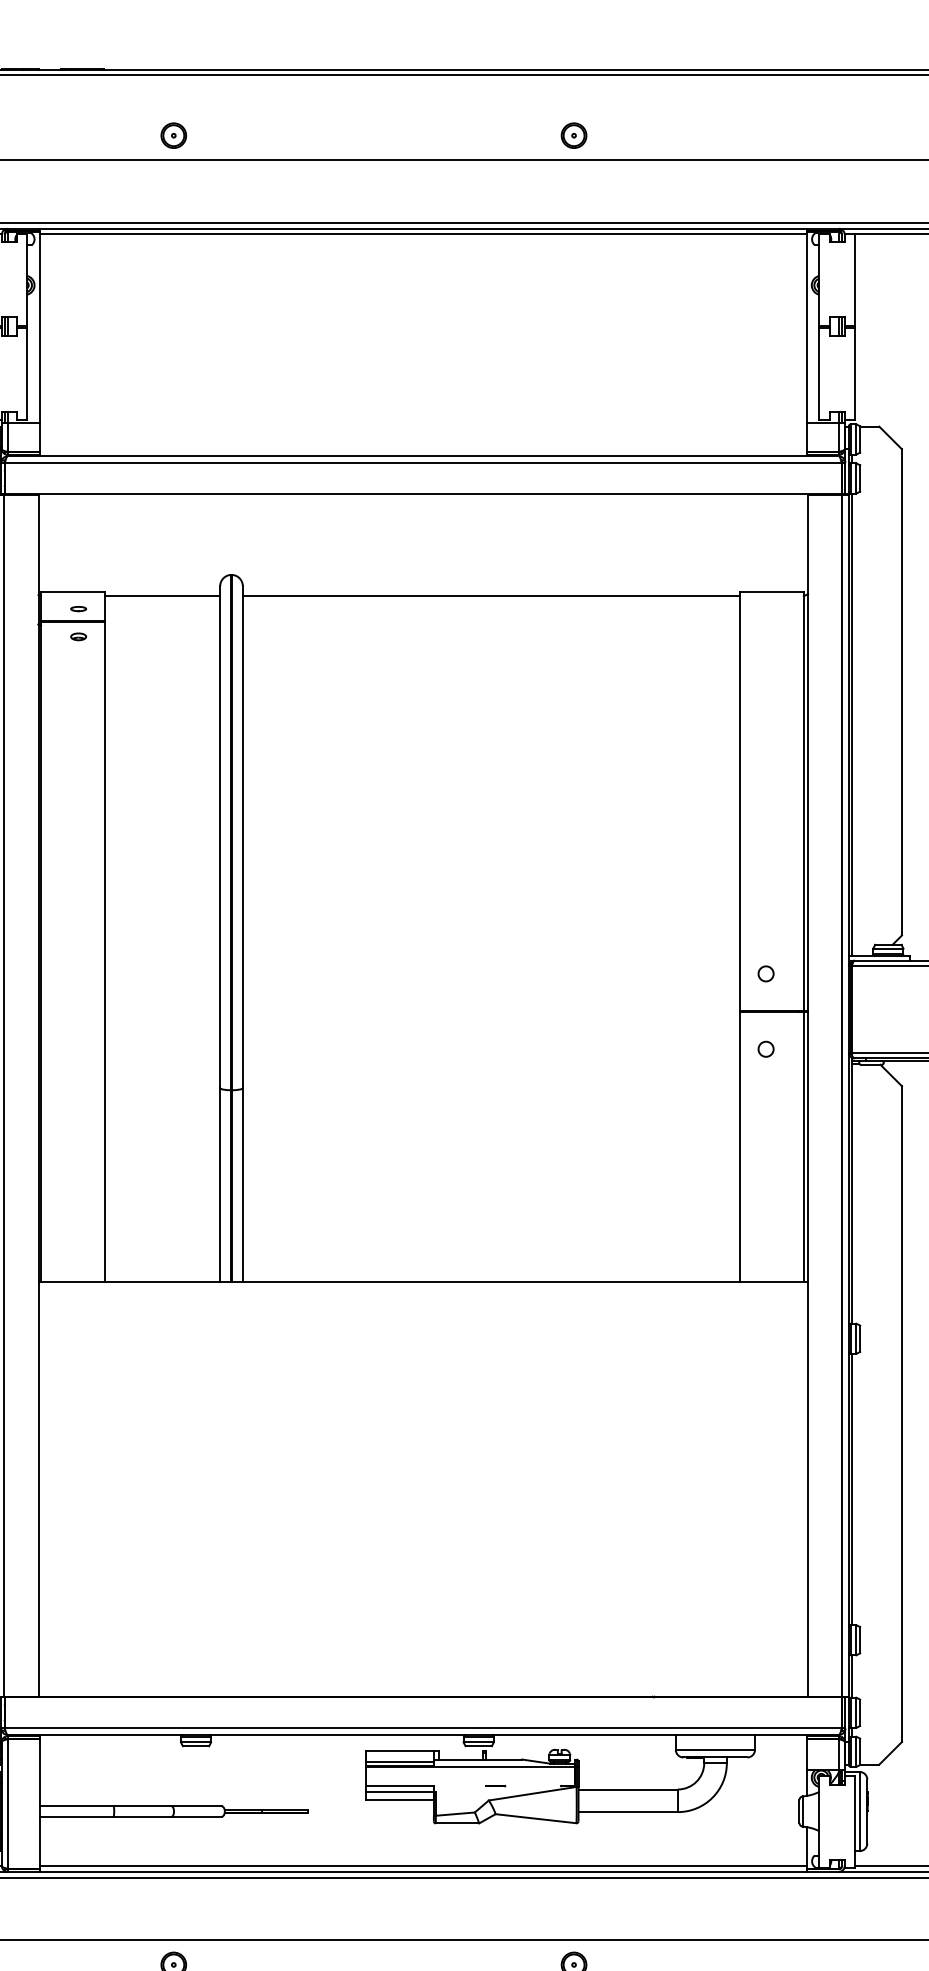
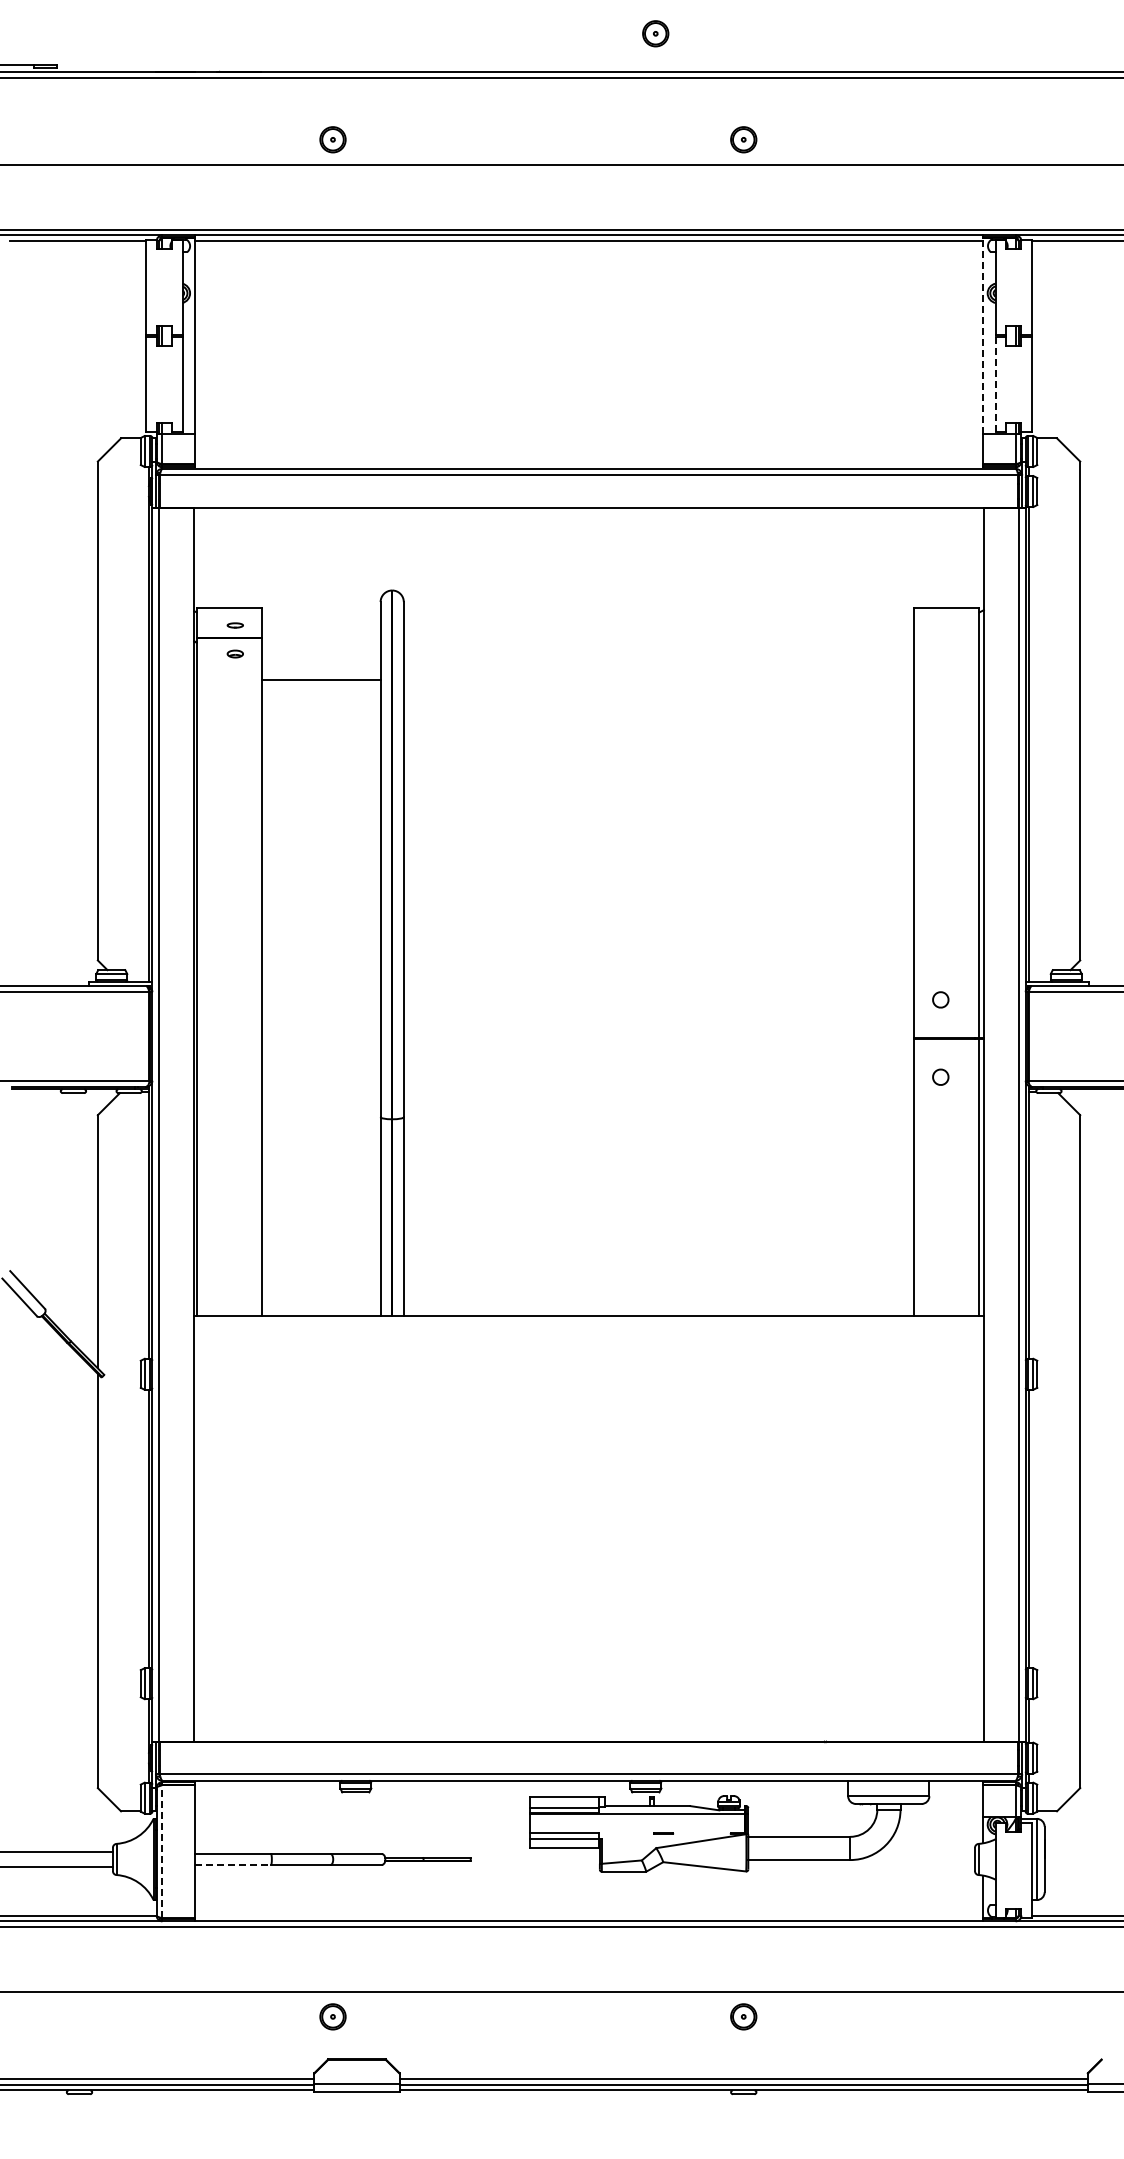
part: (488, 32) -> (655, 33), added
line: (806, 326) -> (982, 335), solid -> dashed
line: (819, 374) -> (995, 384), solid -> dashed
line: (162, 596) -> (321, 680), moved
line: (491, 596) -> (658, 612), removed
line: (7, 1803) -> (162, 1851), solid -> dashed
line: (76, 1816) -> (233, 1864), solid -> dashed
line: (422, 1866) -> (588, 1915), removed

